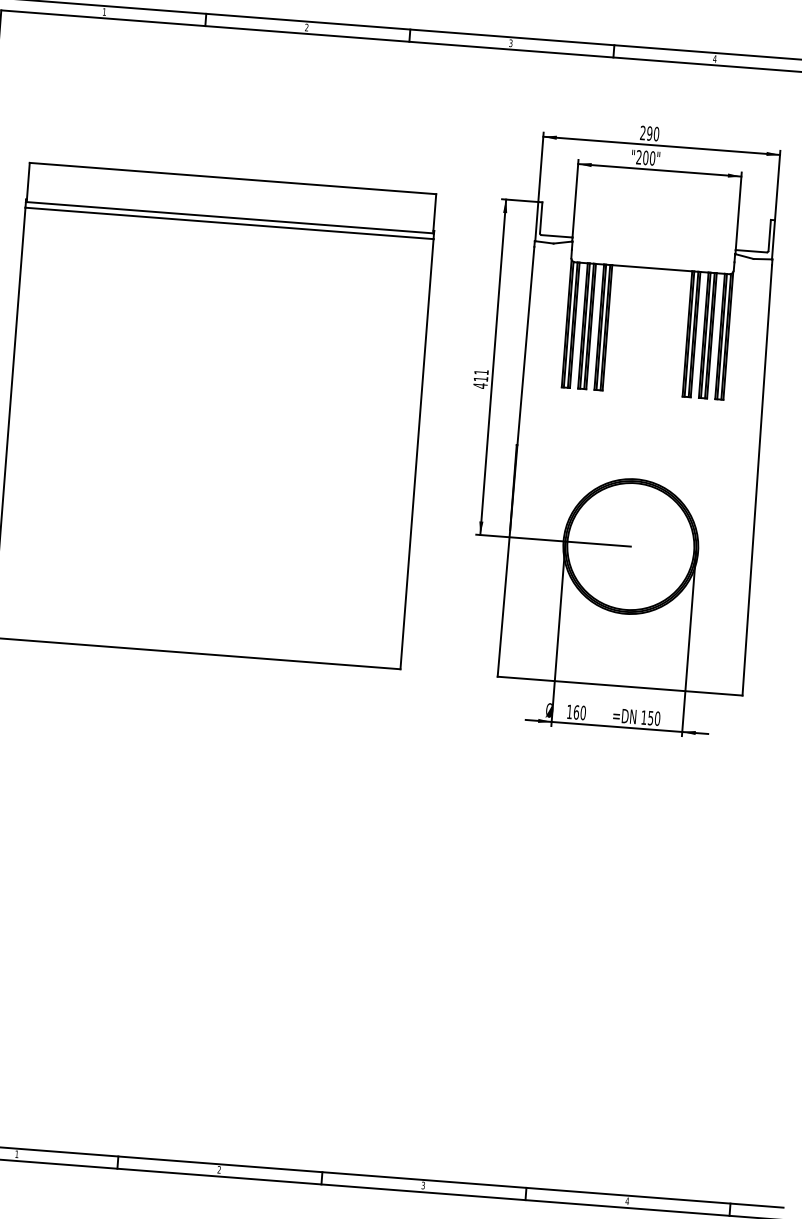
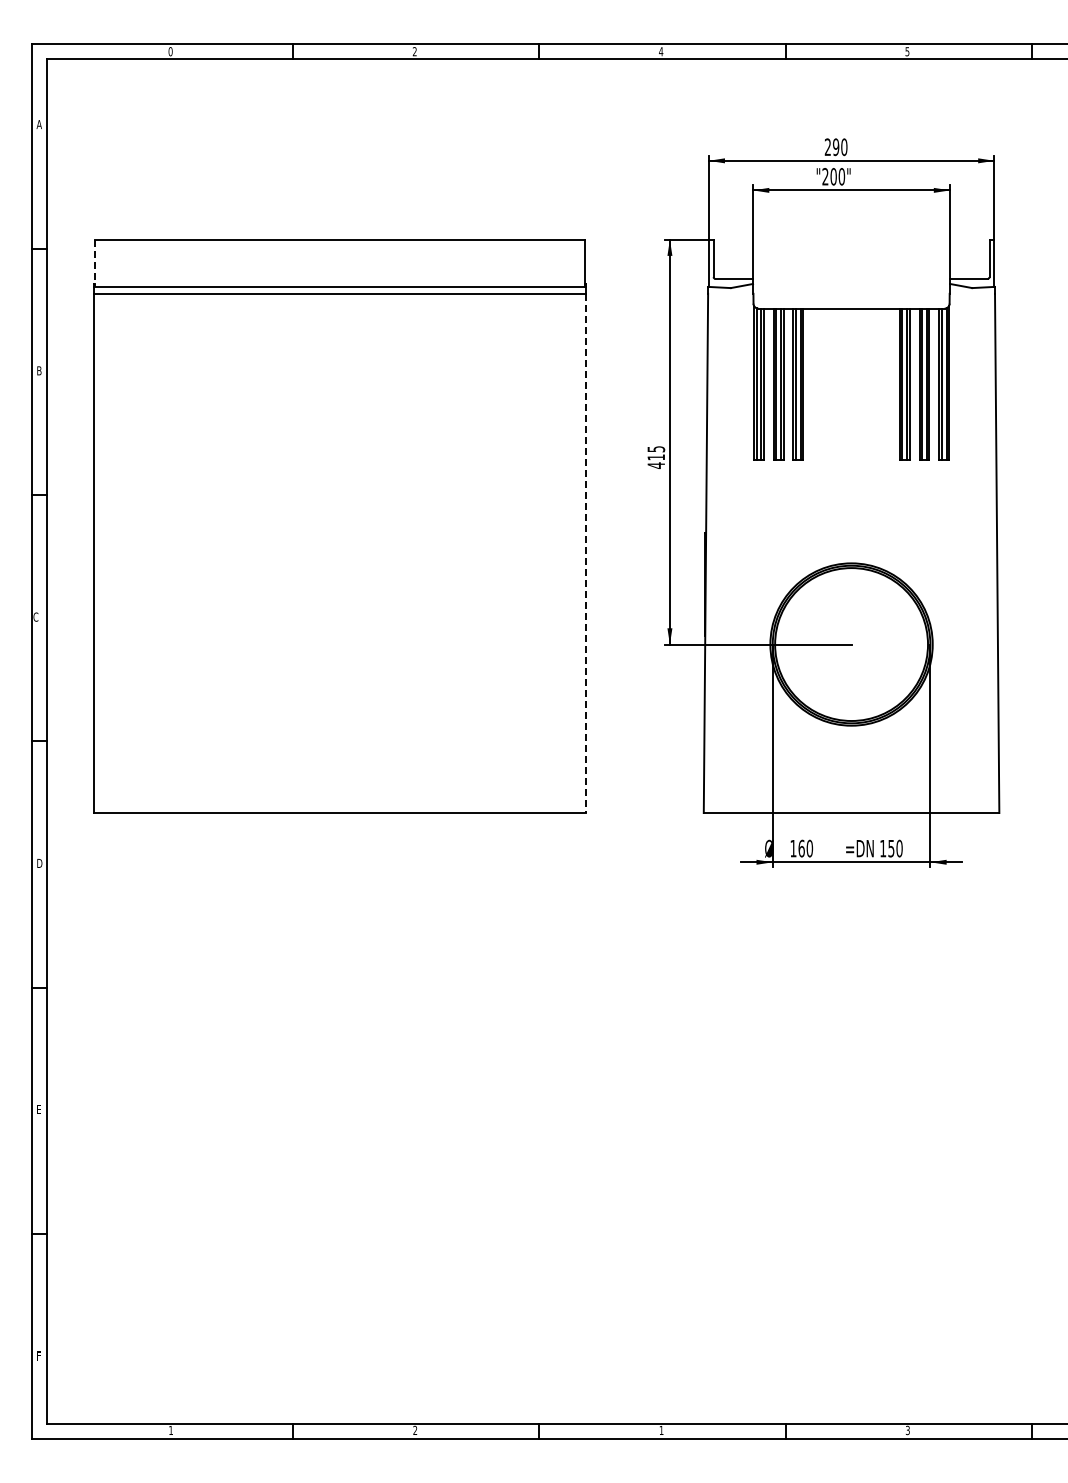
text: (104, 11) -> (170, 51), 1 -> 0
text: (511, 43) -> (661, 51), 3 -> 4
text: (714, 58) -> (907, 51), 4 -> 5
line: (27, 182) -> (94, 263), solid -> dashed
text: (481, 372) -> (656, 449), 411 -> 415
line: (417, 454) -> (586, 553), solid -> dashed
text: (423, 1185) -> (661, 1430), 3 -> 1
text: (627, 1201) -> (907, 1430), 4 -> 3

